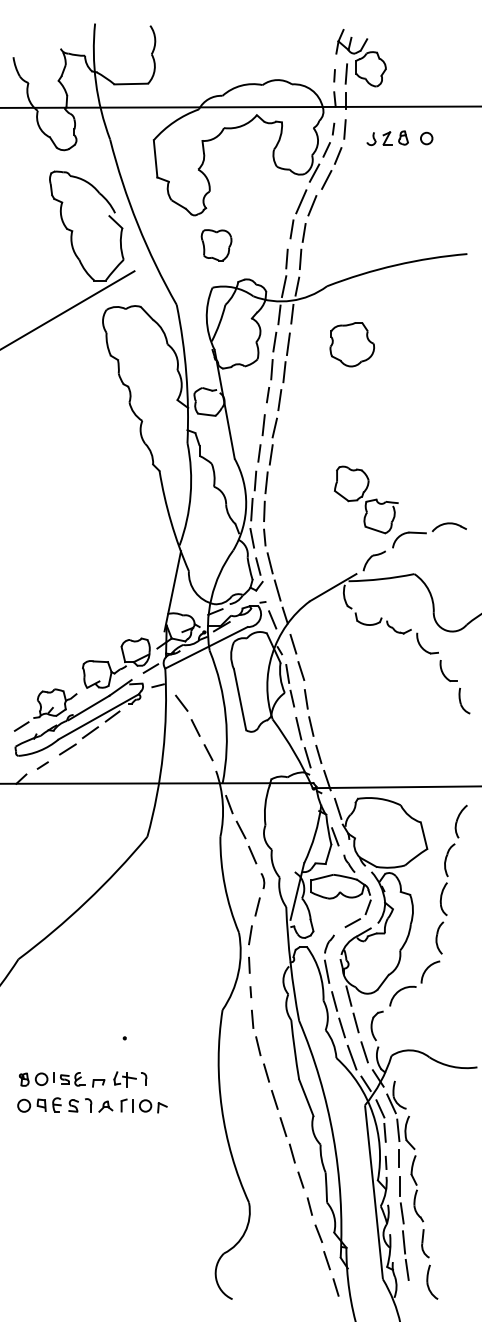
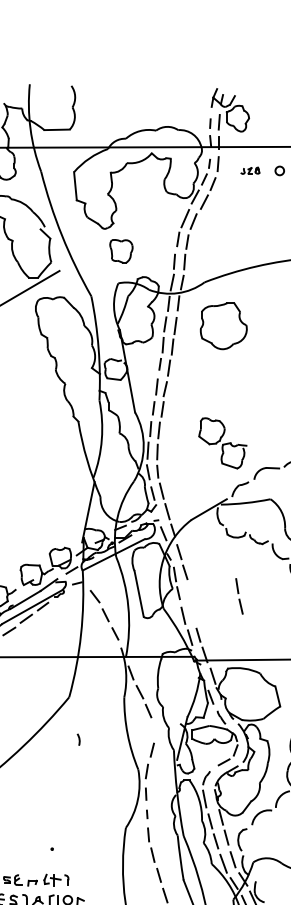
part: (387, 138) -> (250, 170), size x0.6
part: (351, 344) -> (223, 326), size x1.4
part: (366, 499) -> (223, 443), moved
part: (309, 712) -> (239, 596), moved
arc: (263, 881) -> (79, 740), moved

